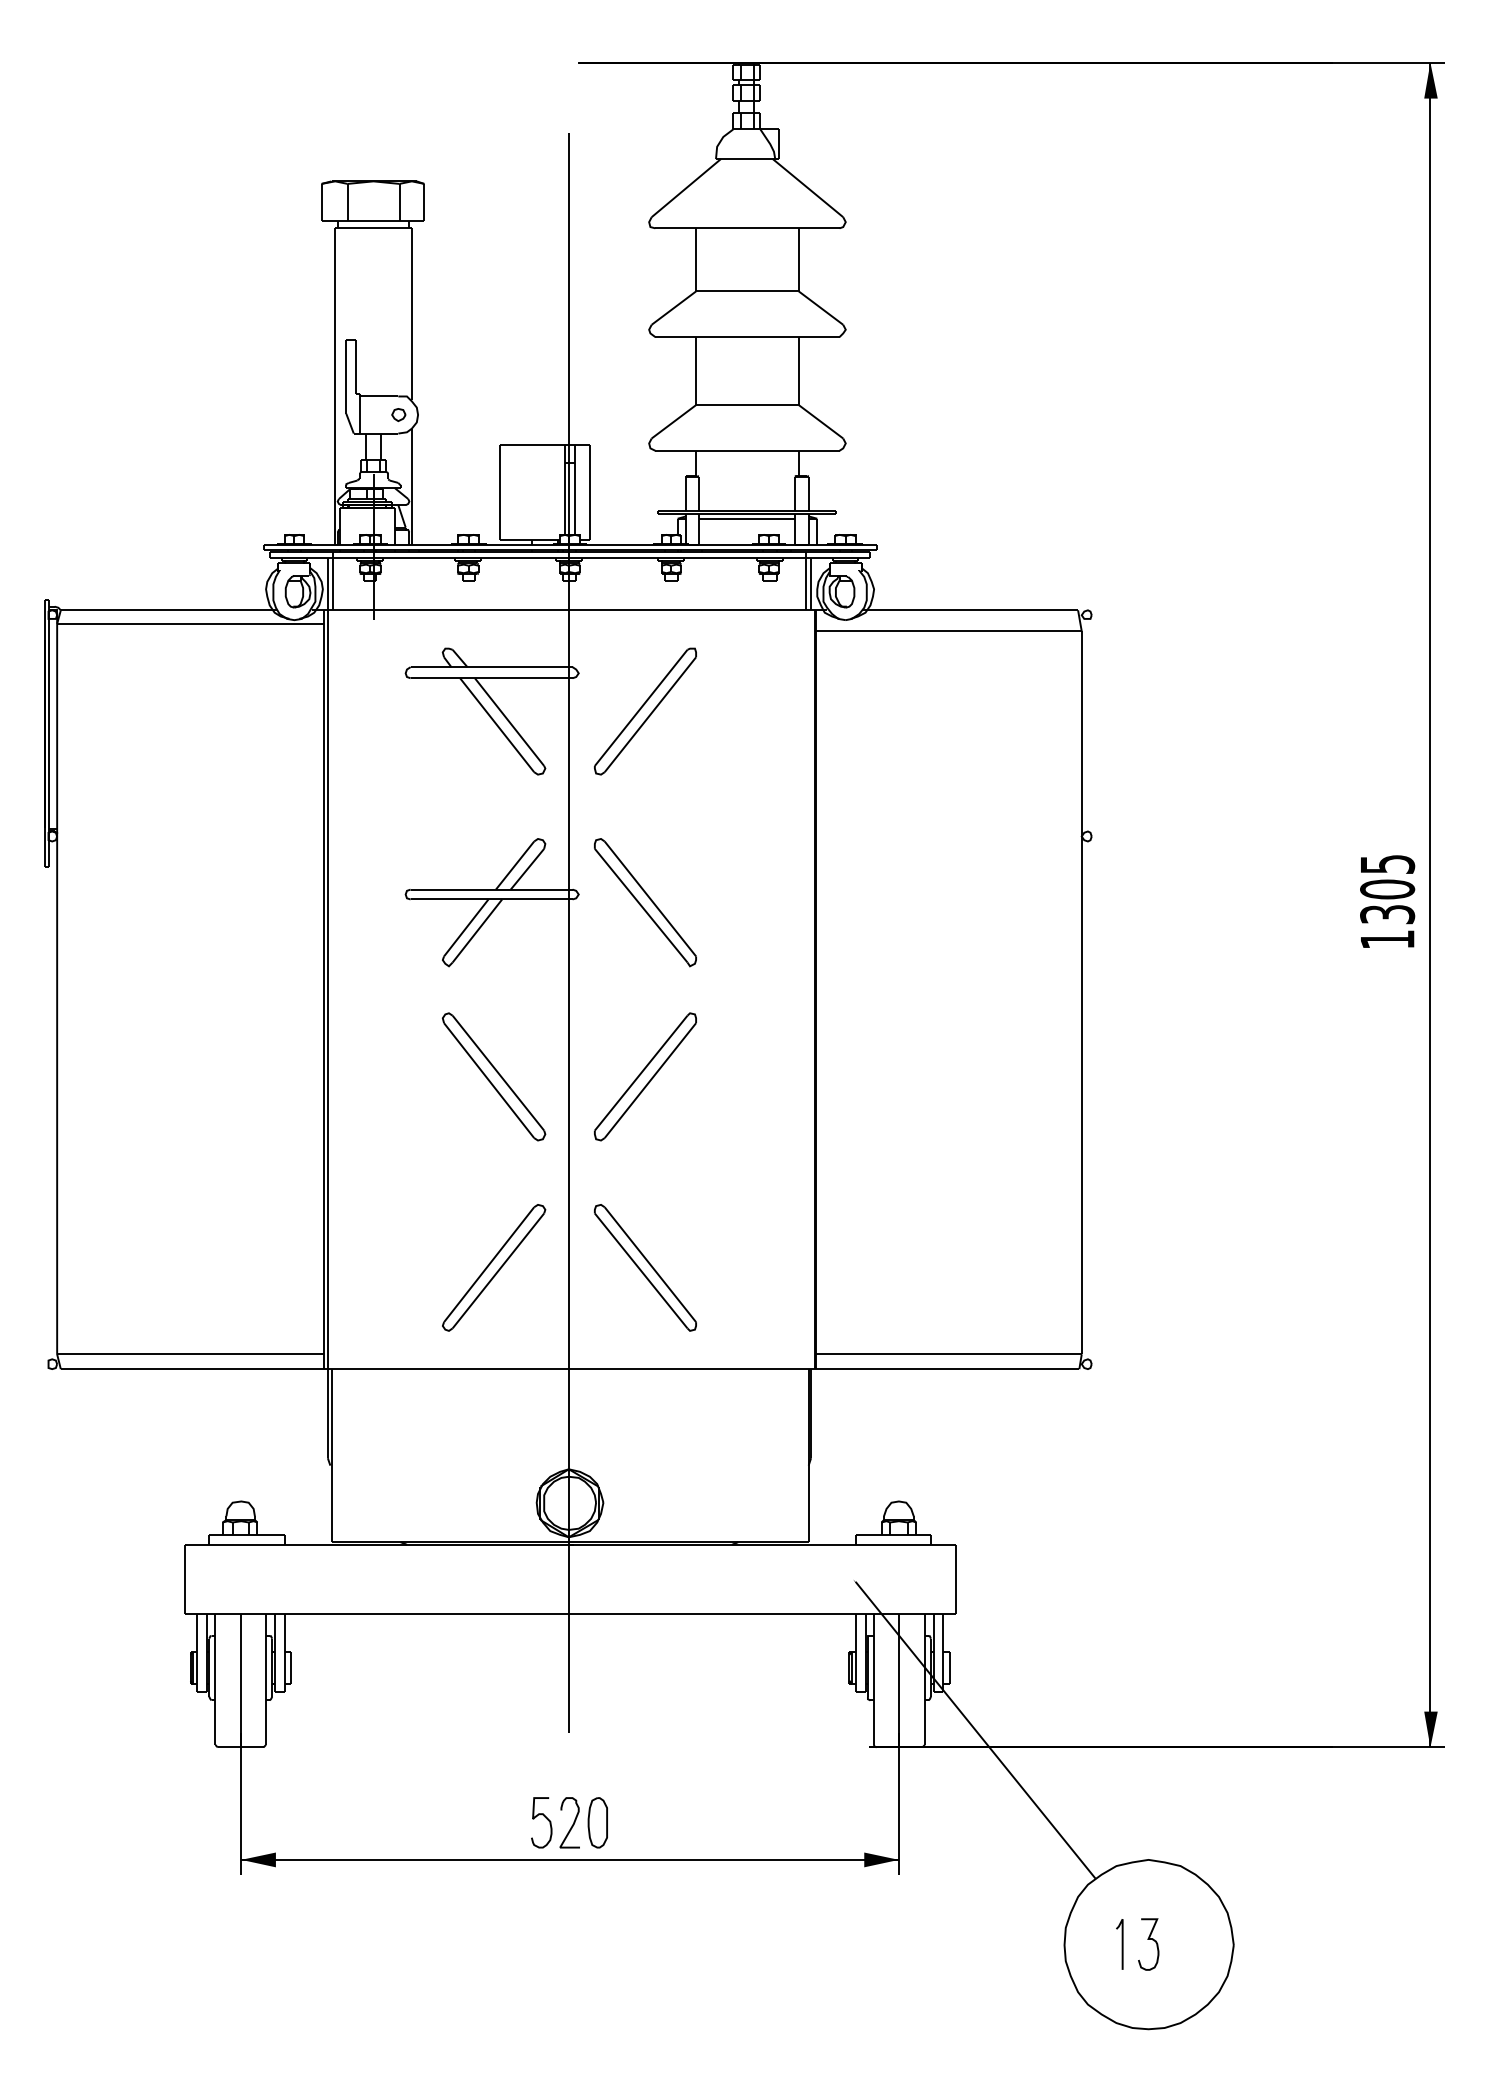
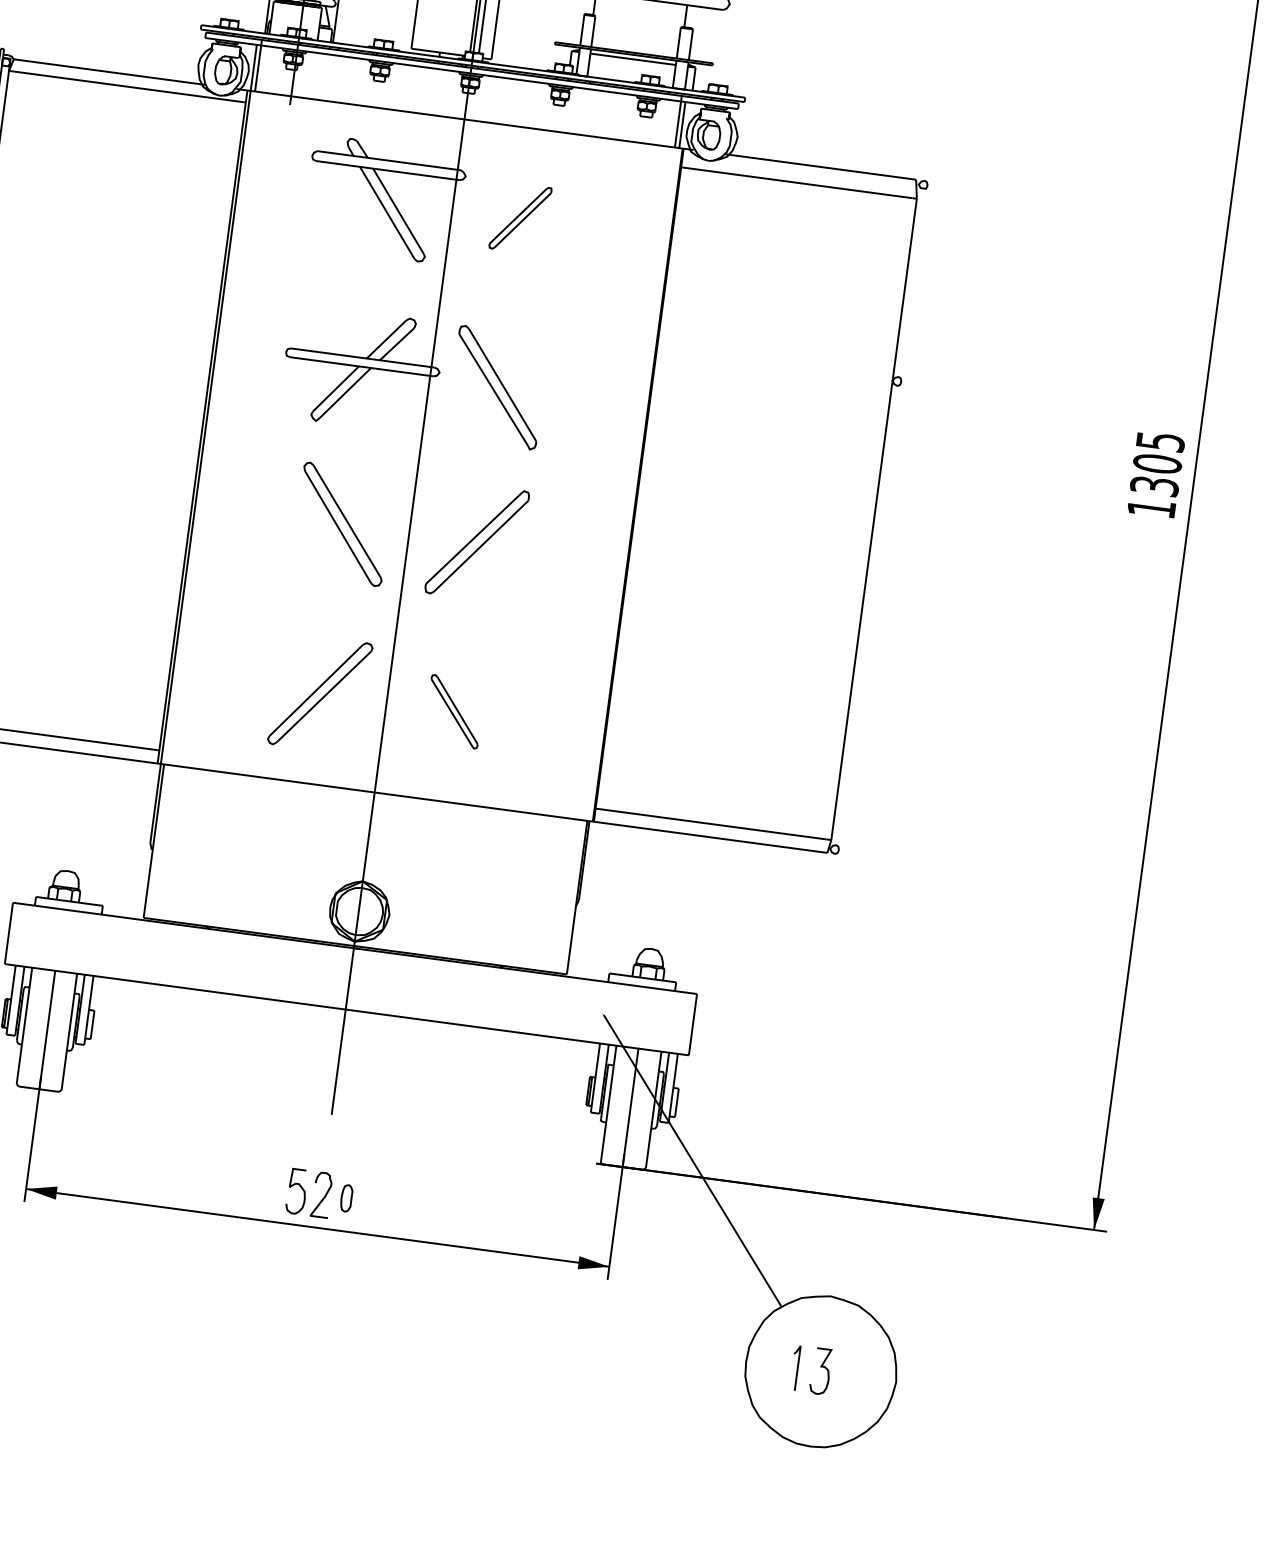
part: (645, 711) -> (520, 218), size x0.6
part: (645, 1267) -> (454, 711), size x0.6
part: (597, 1822) -> (346, 1197), size x0.6

